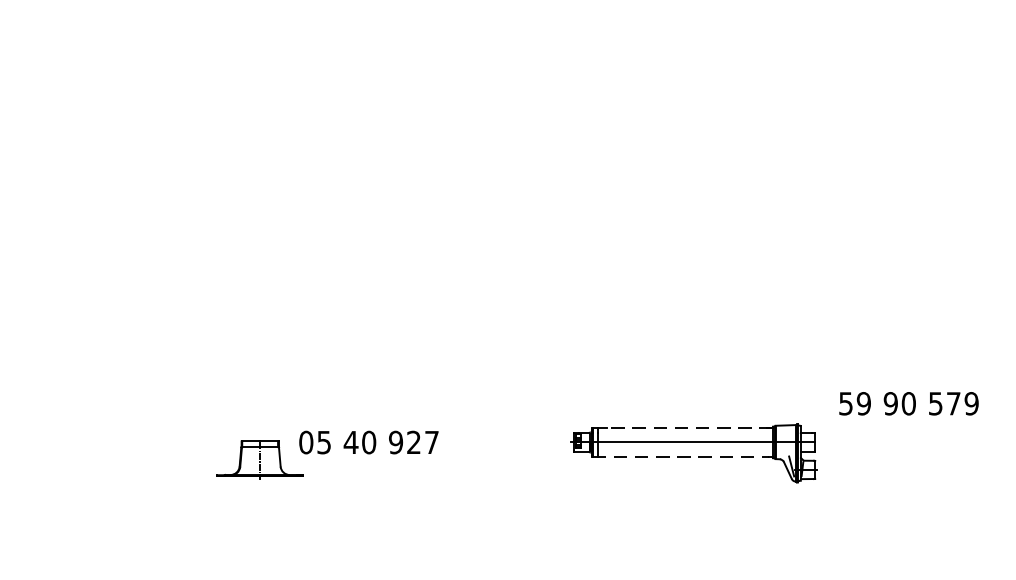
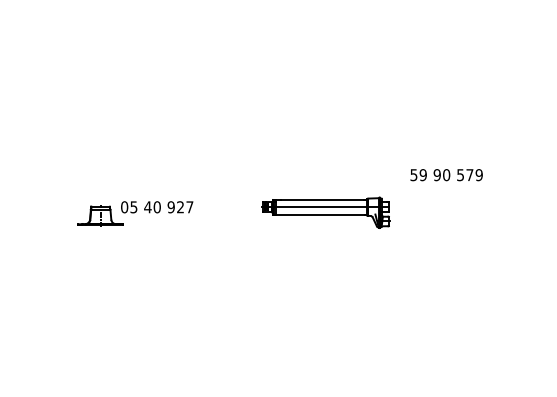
text: (908, 404) -> (446, 175), moved
line: (689, 427) -> (323, 199), dashed -> solid
line: (681, 456) -> (319, 214), dashed -> solid

